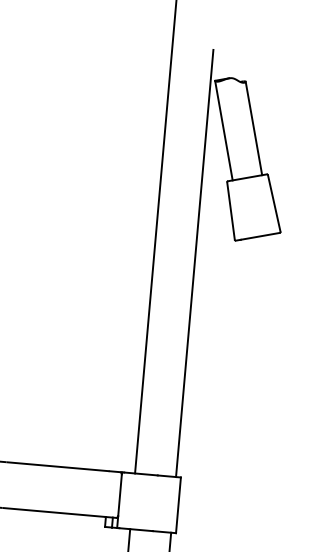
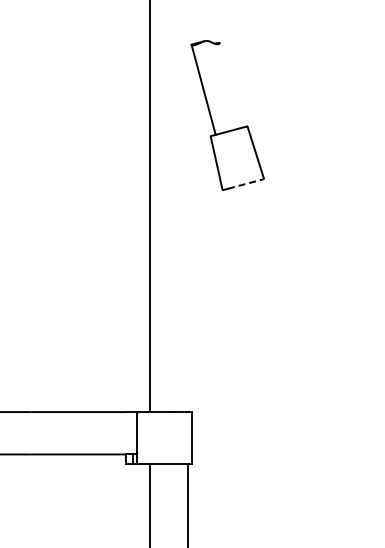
line: (253, 128) -> (230, 85), removed
line: (261, 235) -> (246, 183), solid -> dashed
line: (194, 263) -> (187, 214), removed

